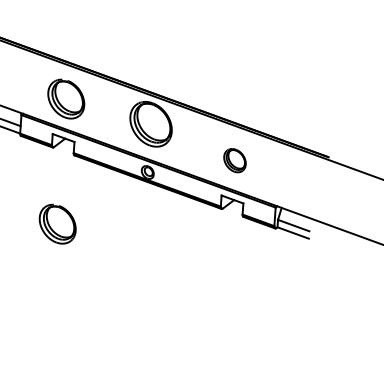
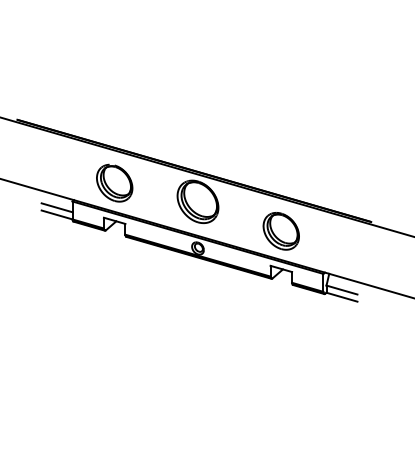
part: (234, 160) -> (280, 231), size x1.67
part: (57, 223) -> (114, 303), removed

